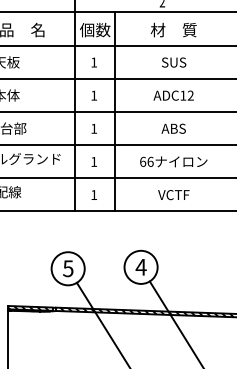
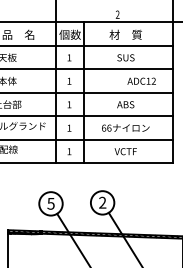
text: (173, 94) -> (141, 80), moved
text: (140, 266) -> (102, 202), 4 -> 2

